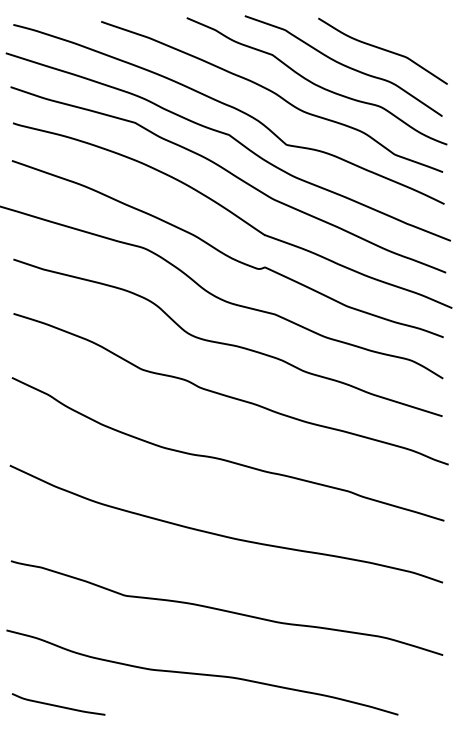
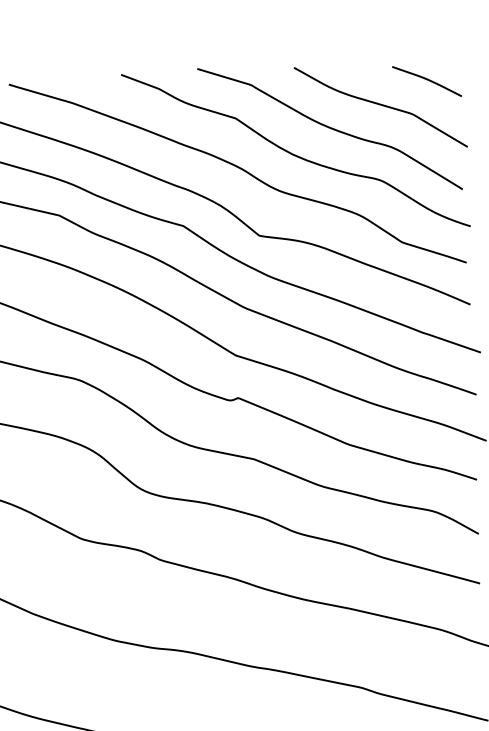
curve: (418, 32) -> (426, 80), added

